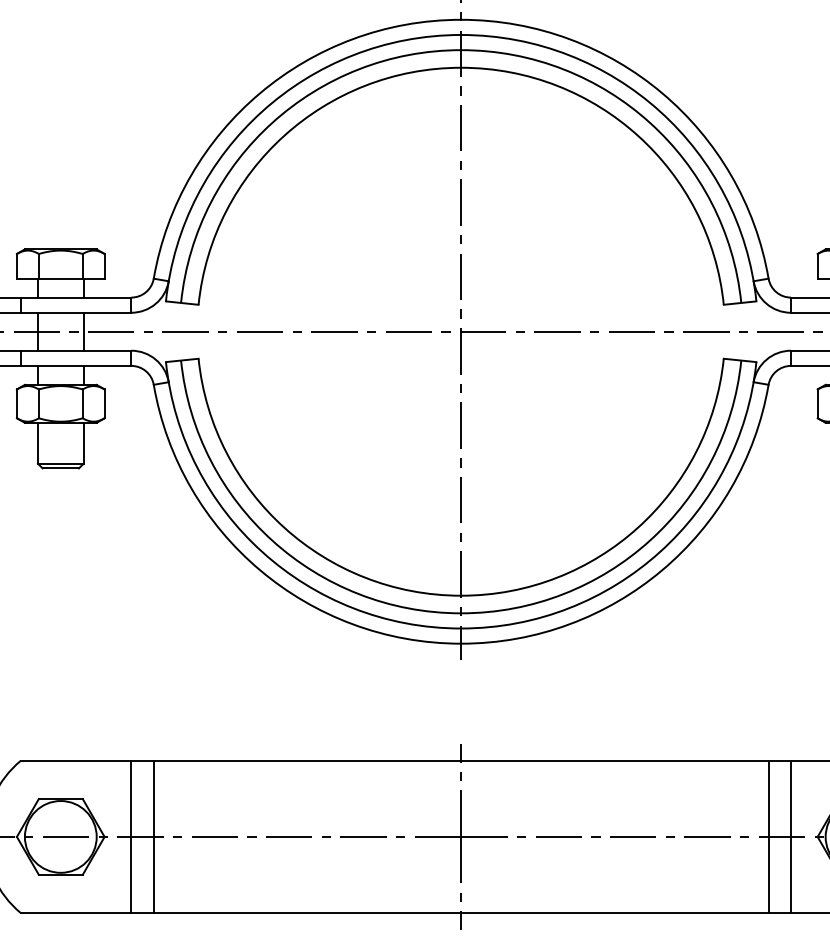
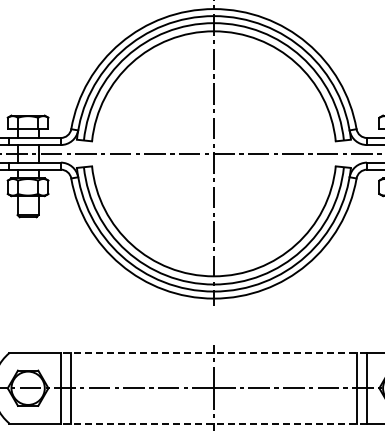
line: (460, 761) -> (213, 353), solid -> dashed
line: (460, 912) -> (213, 423), solid -> dashed

